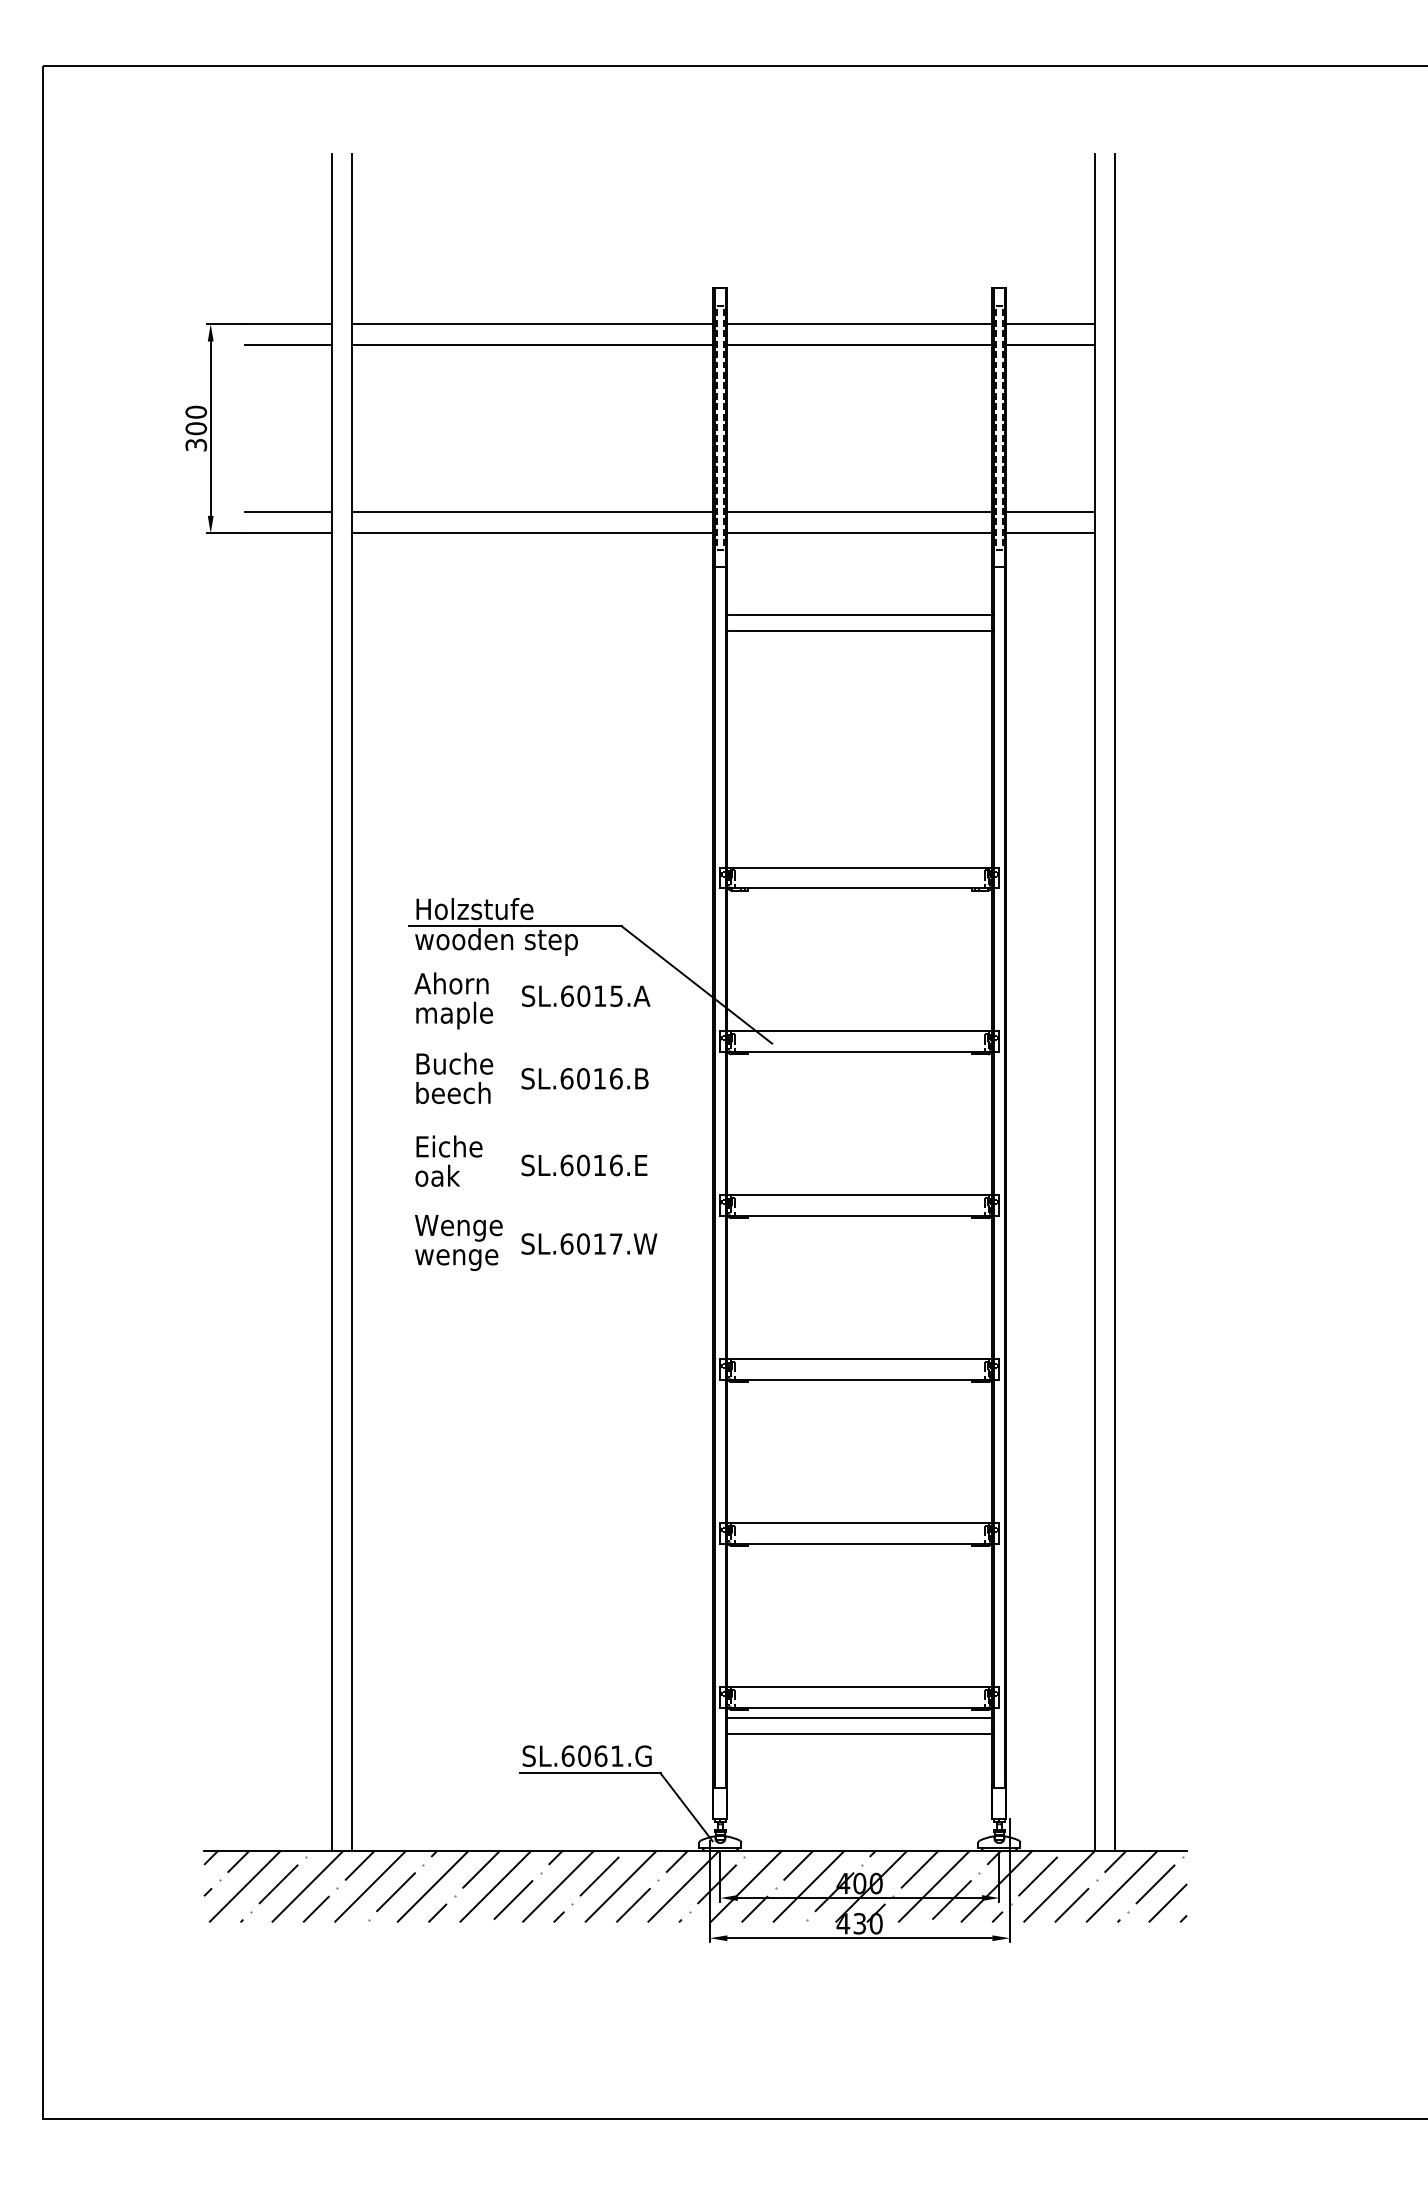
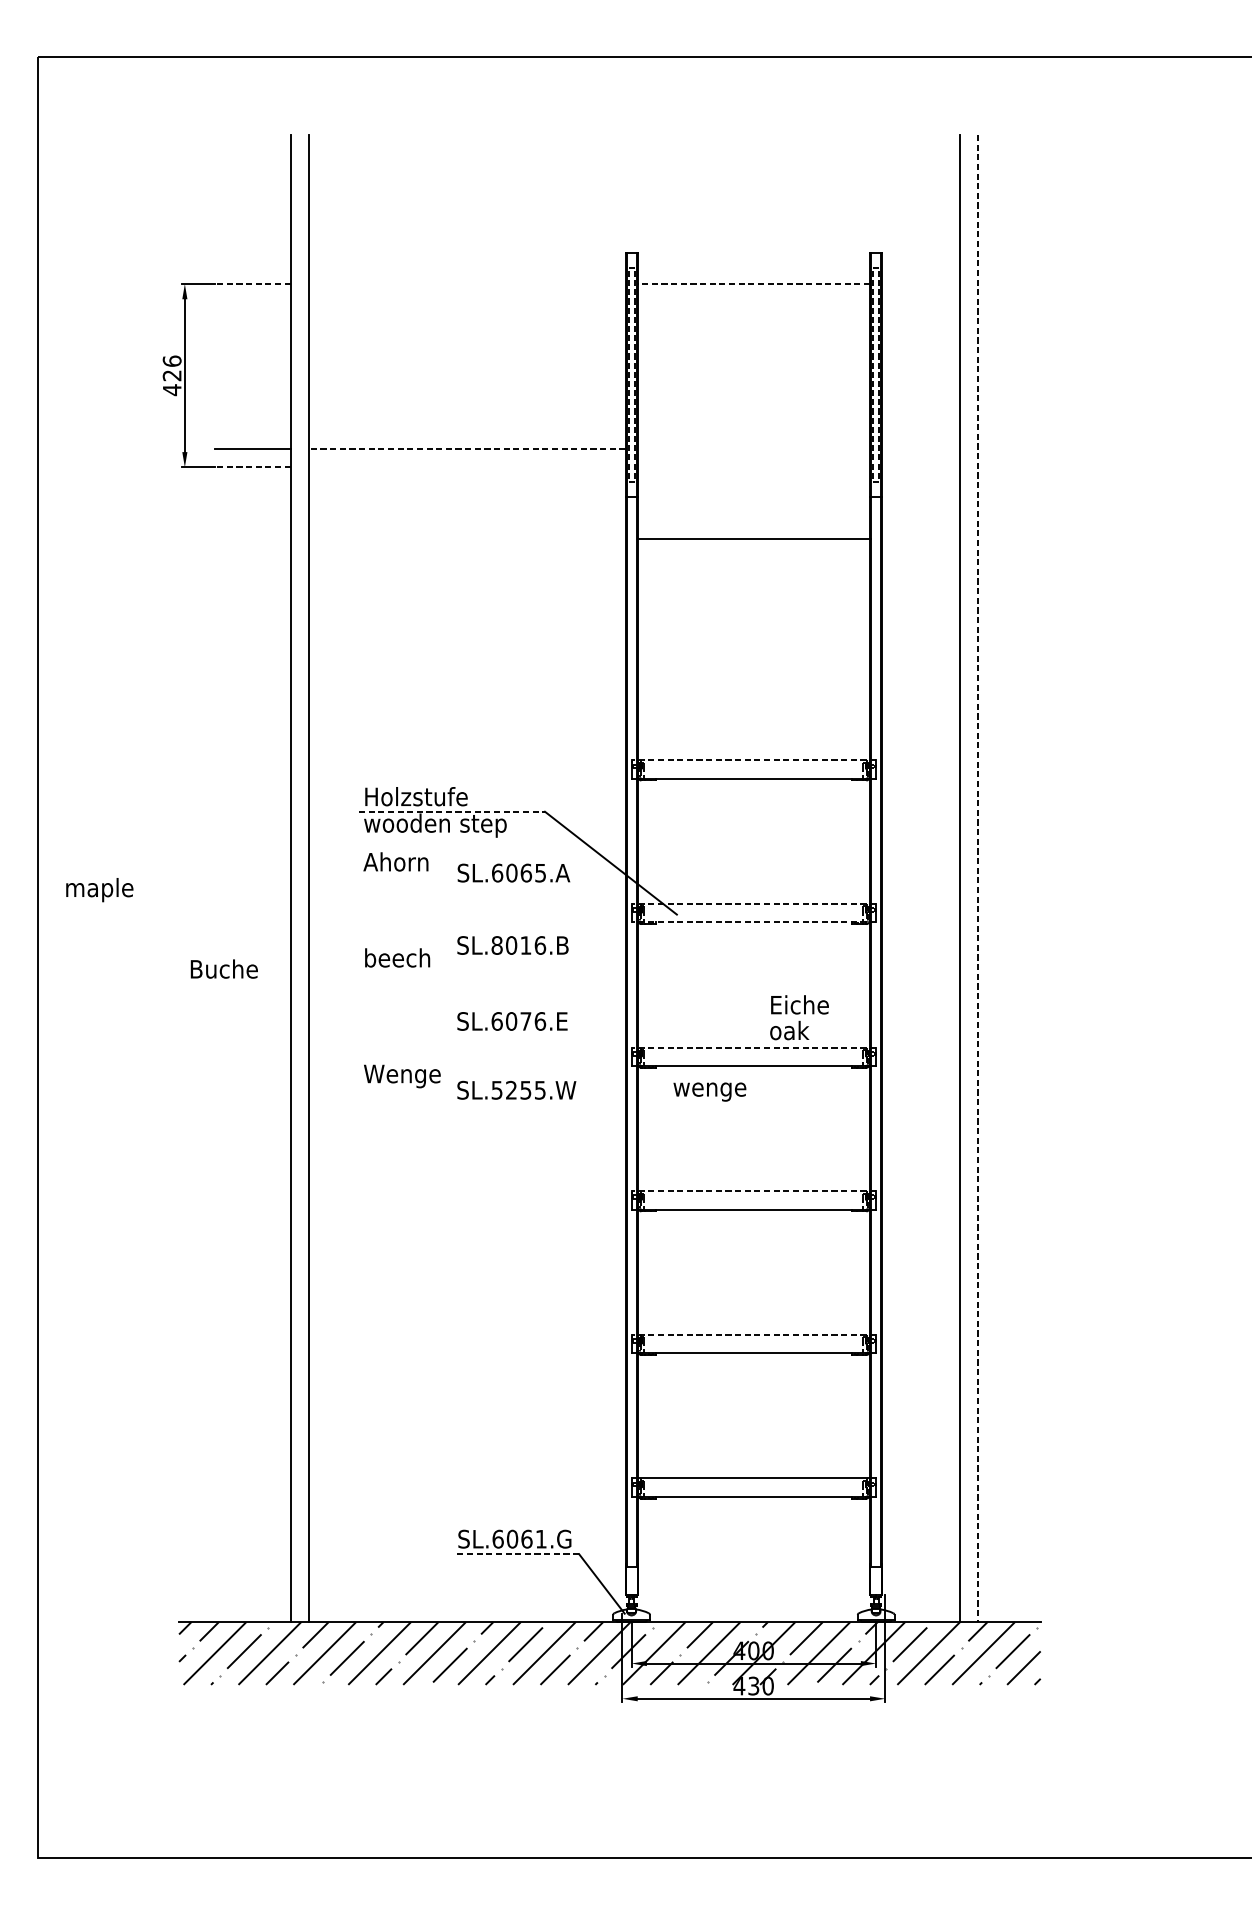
line: (287, 324) -> (252, 284), solid -> dashed
line: (532, 324) -> (466, 284), removed
line: (859, 324) -> (753, 284), solid -> dashed
line: (1050, 324) -> (920, 284), removed
line: (288, 344) -> (253, 301), removed
line: (532, 344) -> (466, 301), removed
line: (859, 344) -> (753, 301), removed
line: (1050, 344) -> (920, 301), removed
text: (196, 428) -> (172, 375), 300 -> 426
line: (532, 512) -> (466, 449), solid -> dashed
line: (859, 512) -> (753, 449), removed
line: (1050, 512) -> (920, 449), removed
line: (287, 533) -> (252, 467), solid -> dashed
line: (532, 533) -> (466, 467), removed
line: (859, 533) -> (753, 467), removed
line: (1050, 533) -> (920, 467), removed
line: (860, 630) -> (754, 552), removed
line: (859, 867) -> (753, 760), solid -> dashed
line: (515, 926) -> (452, 812), solid -> dashed
text: (600, 995) -> (526, 872), SL.6015.A -> SL.6065.A
line: (1115, 1002) -> (977, 878), solid -> dashed
text: (454, 1015) -> (99, 890), moved
line: (859, 1031) -> (753, 904), solid -> dashed
line: (859, 1052) -> (753, 922), solid -> dashed
text: (454, 1063) -> (224, 968), moved
text: (566, 1078) -> (496, 945), SL.6016.B -> SL.8016.B
text: (448, 1160) -> (799, 1017), moved
text: (599, 1165) -> (525, 1021), SL.6016.E -> SL.6076.E
line: (859, 1195) -> (753, 1047), solid -> dashed
text: (591, 1243) -> (518, 1089), SL.6017.W -> SL.5255.W
text: (456, 1259) -> (709, 1091), moved
line: (859, 1359) -> (753, 1191), solid -> dashed
line: (859, 1522) -> (753, 1334), solid -> dashed
line: (859, 1717) -> (753, 1505), removed
line: (859, 1733) -> (753, 1519), removed
line: (590, 1773) -> (517, 1554), solid -> dashed

